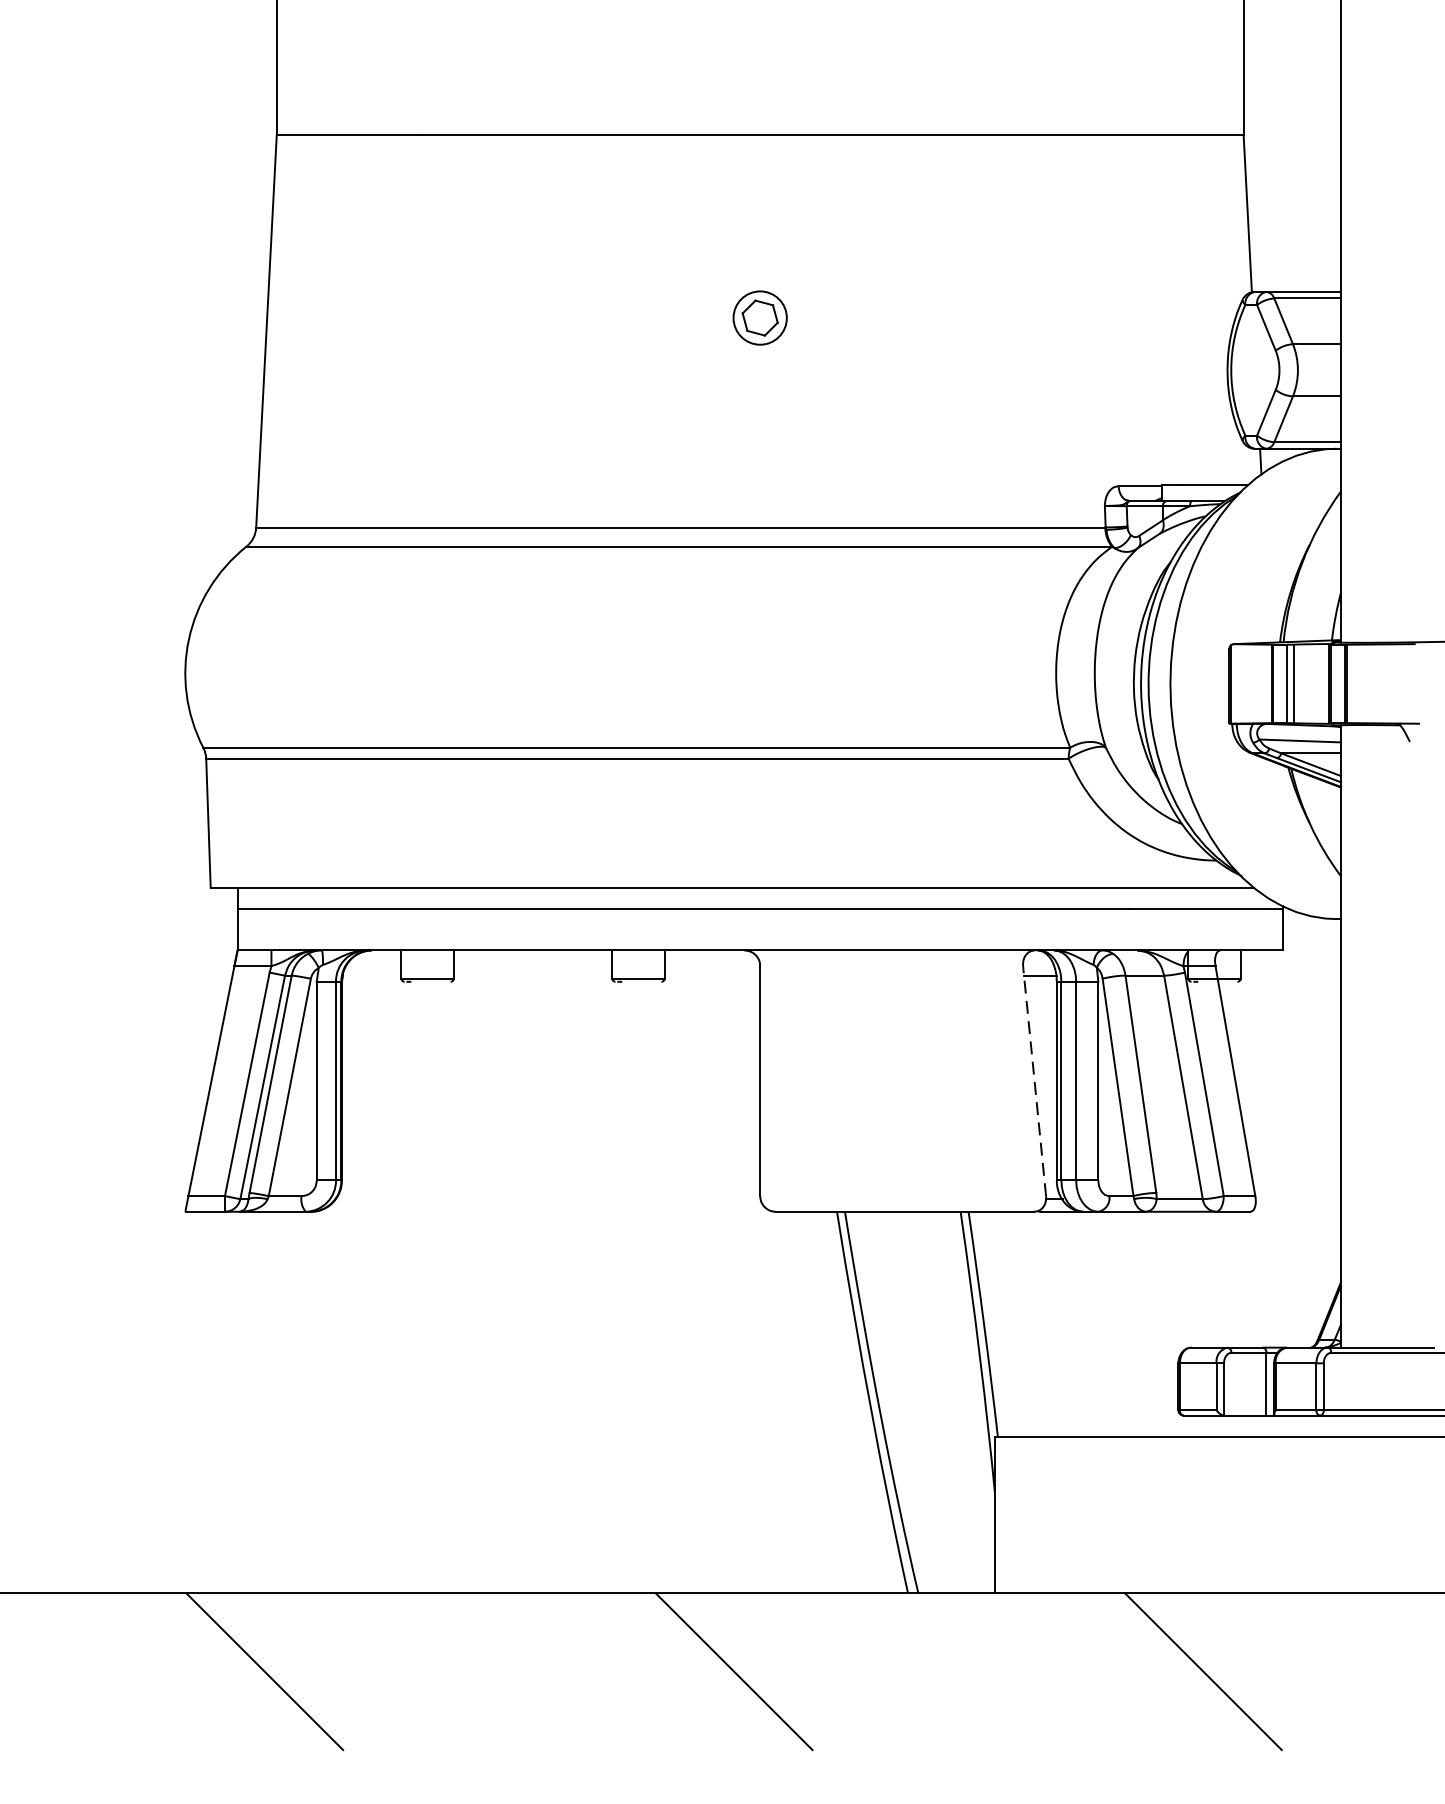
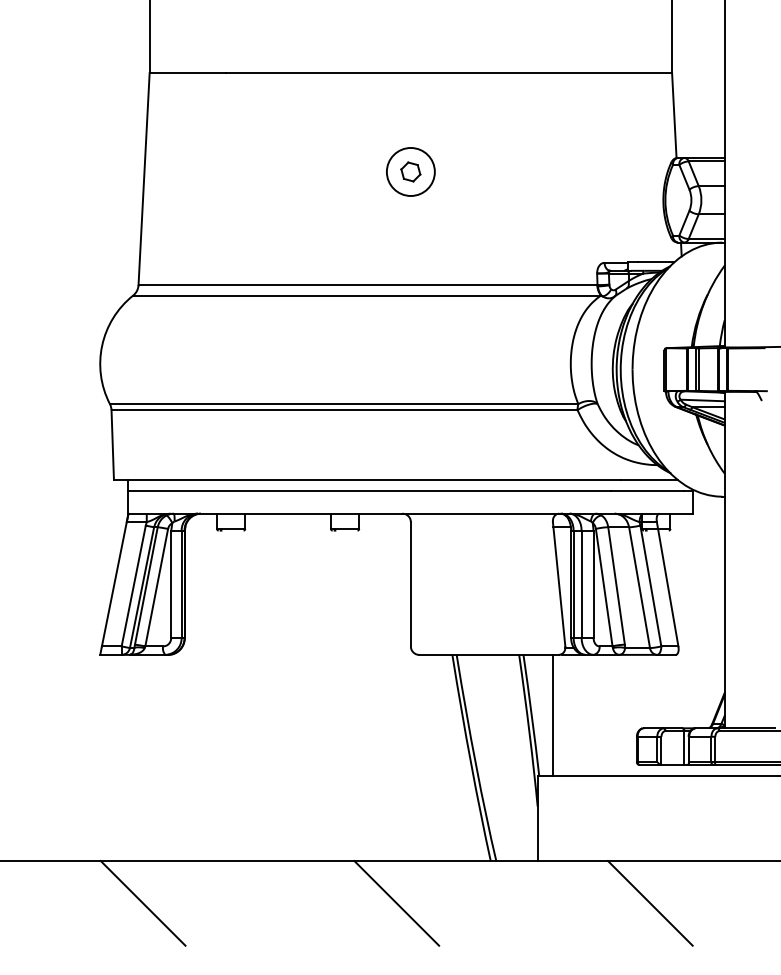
circle: (759, 317) -> (410, 171), size x1.67
line: (1035, 1079) -> (559, 583), dashed -> solid
line: (1024, 1323) -> (553, 715), added

